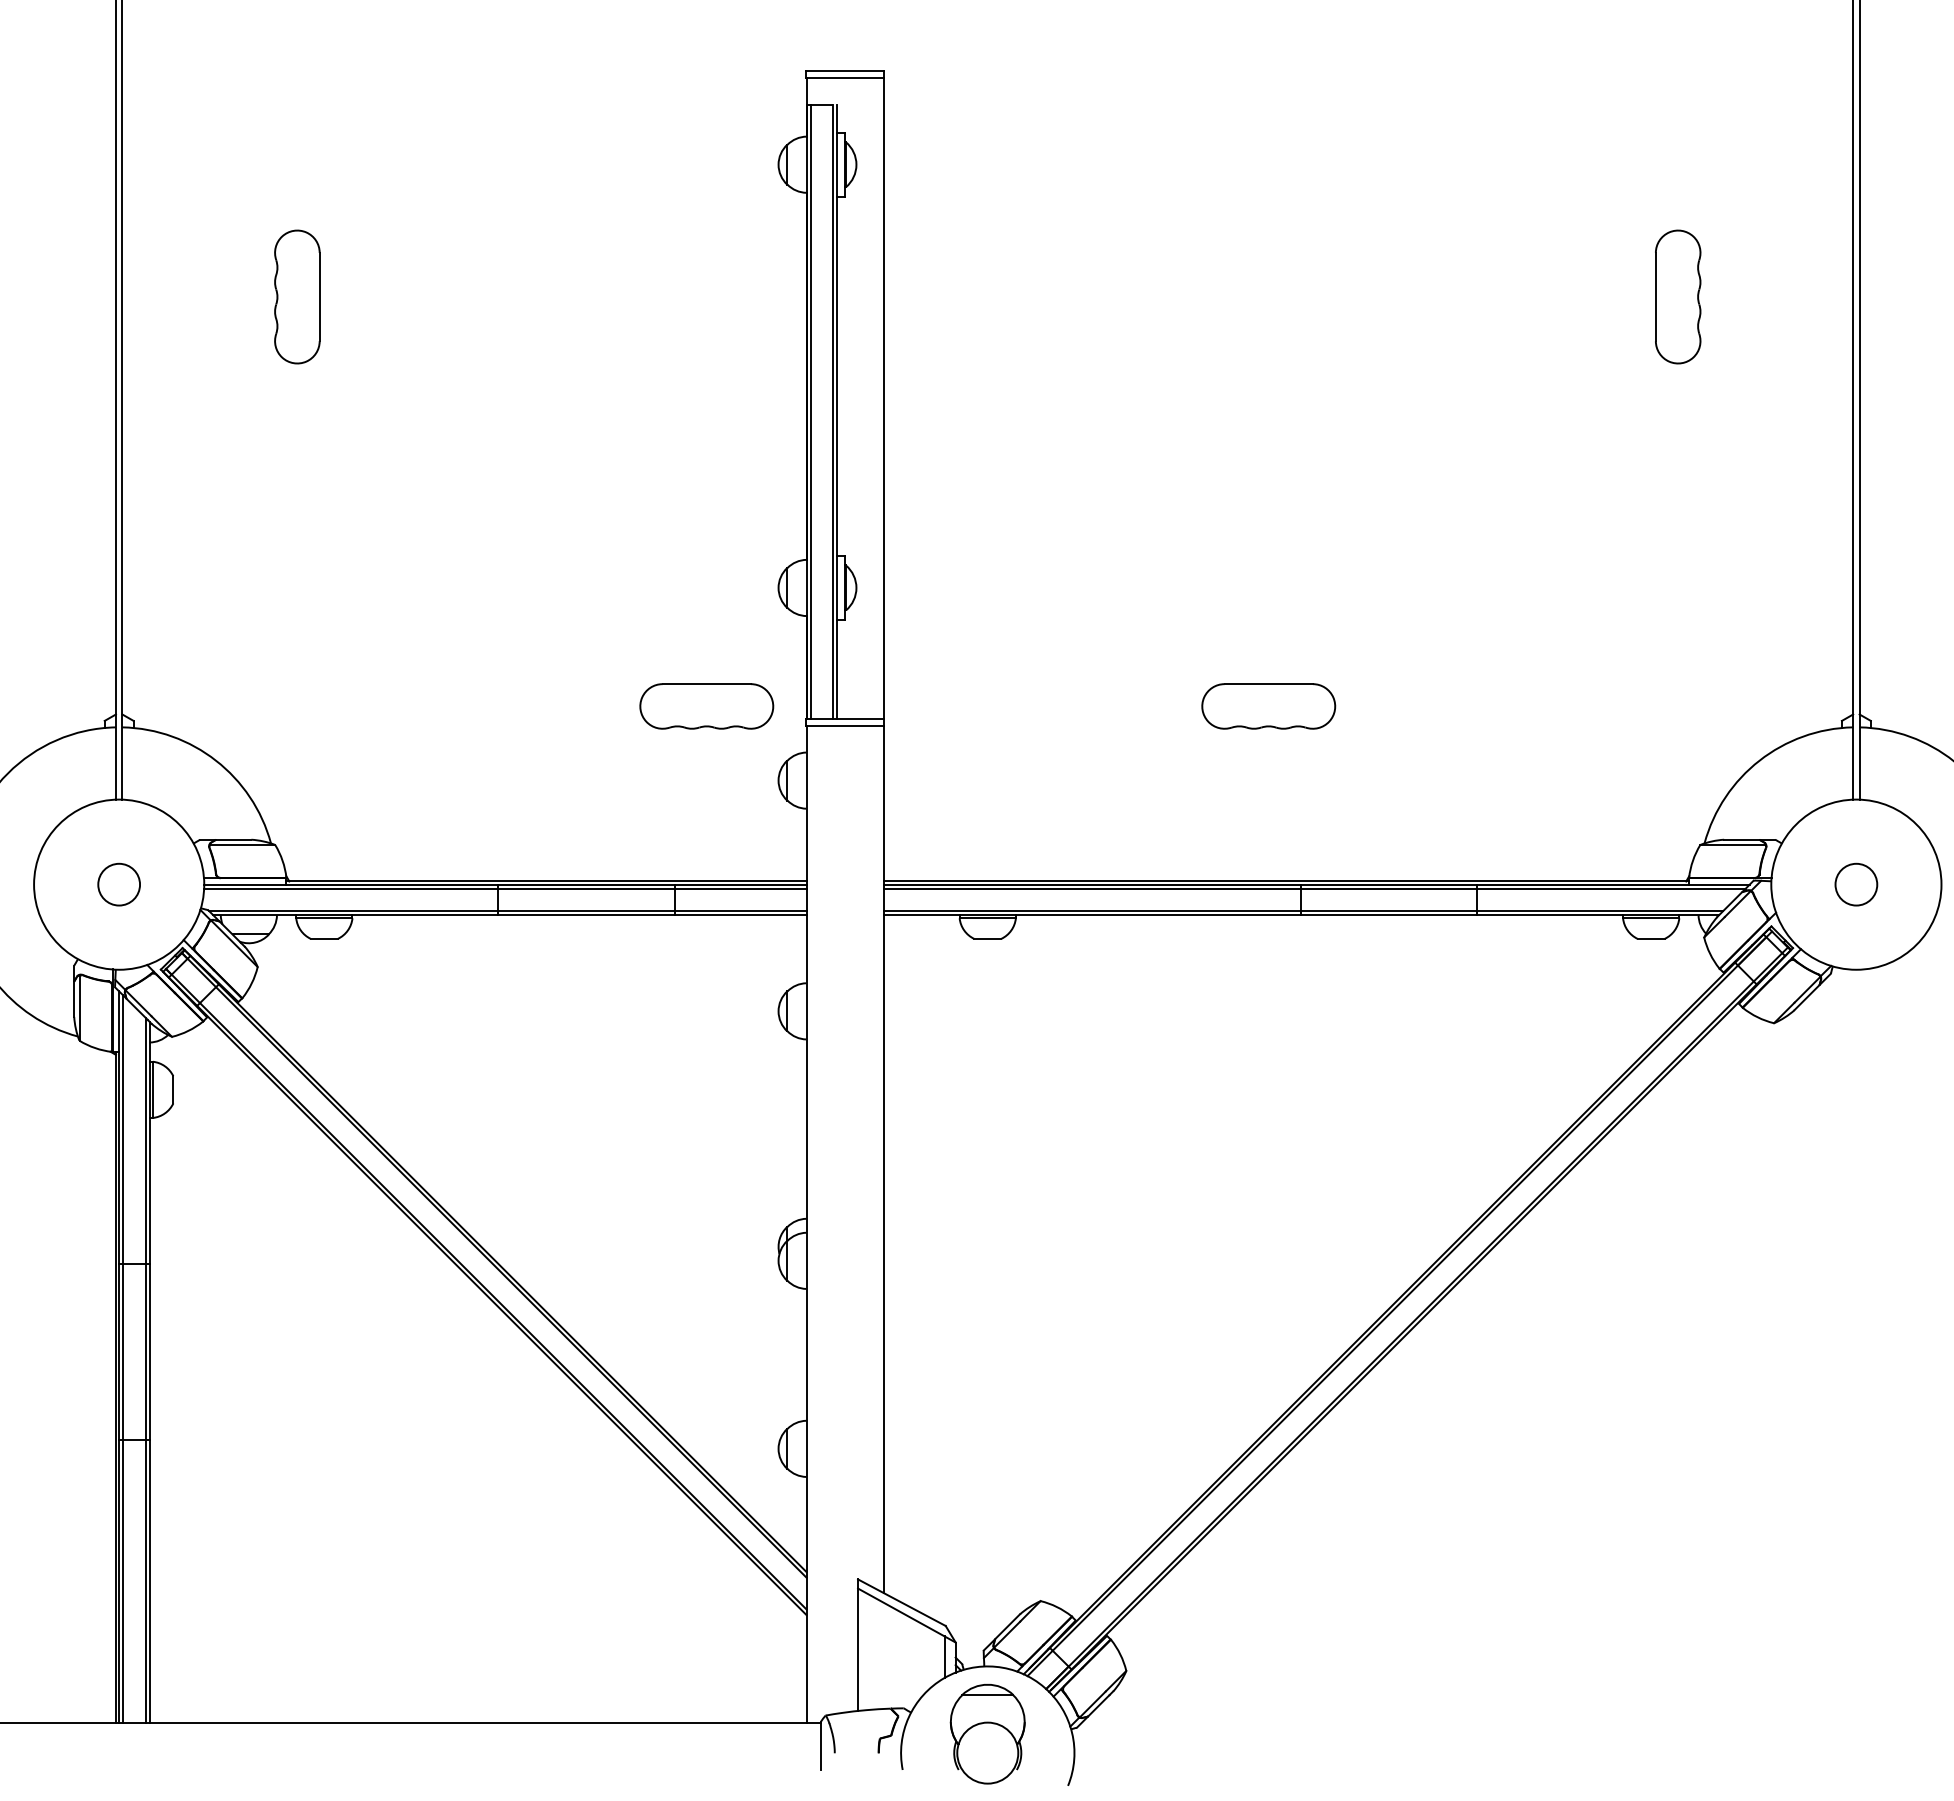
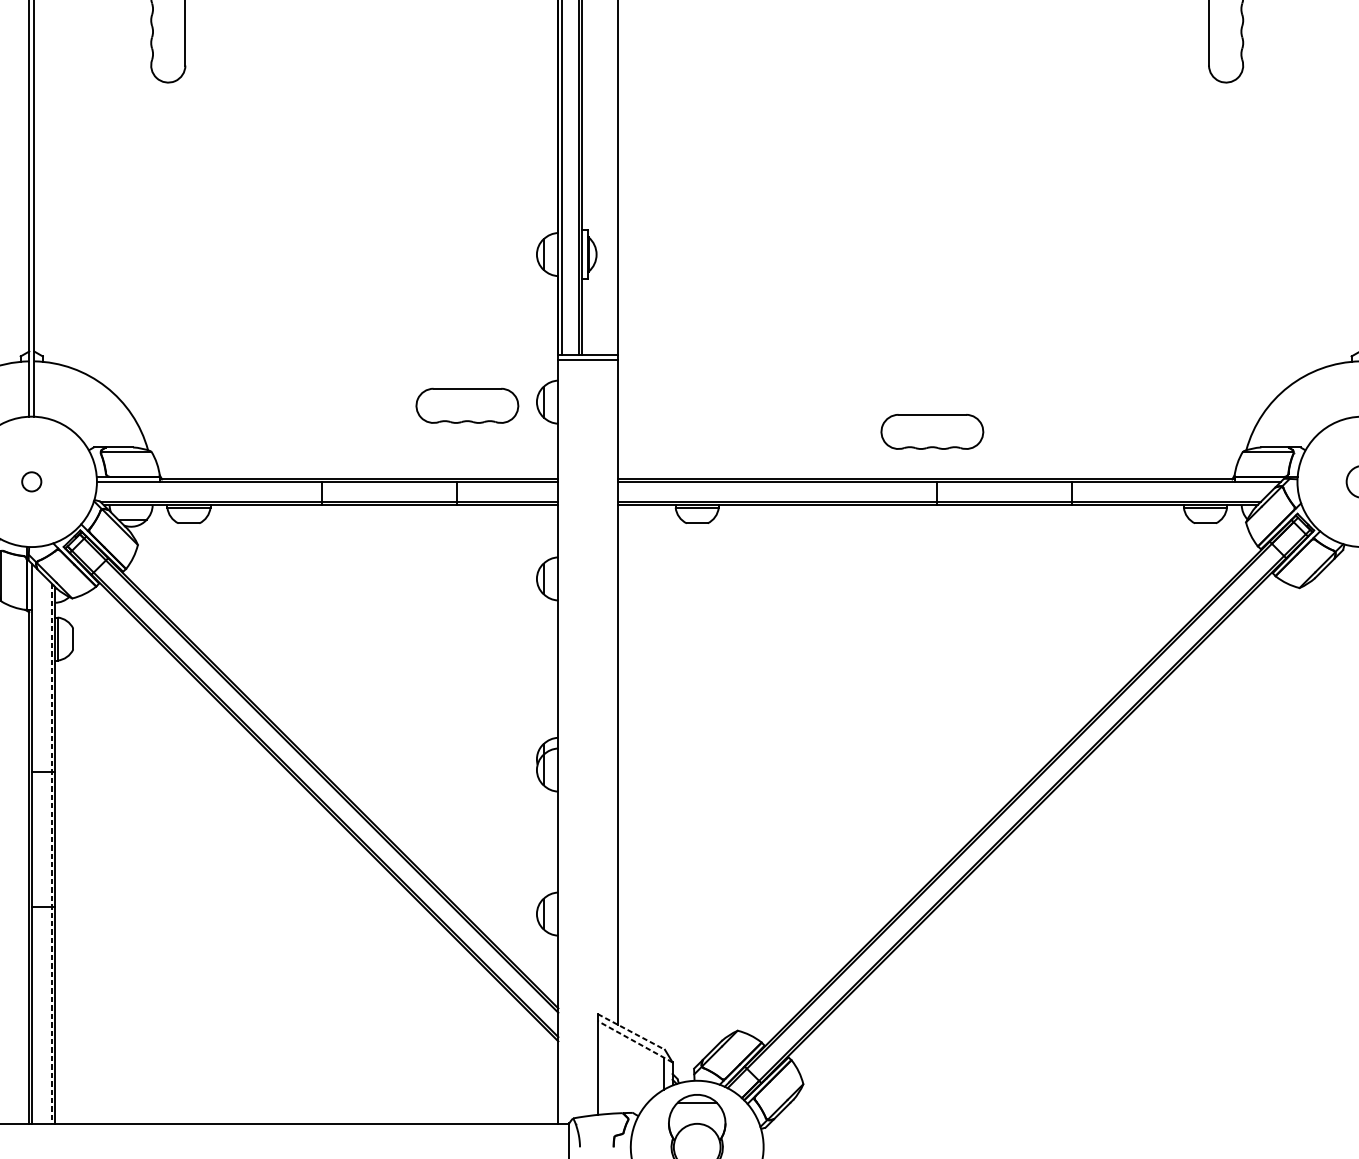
part: (706, 706) -> (467, 405), moved
part: (1268, 706) -> (932, 431), moved
circle: (119, 884) -> (32, 481), size x0.6
line: (505, 888) -> (327, 484), removed
line: (1314, 888) -> (947, 484), removed
line: (123, 1358) -> (35, 844), removed
line: (145, 1370) -> (51, 854), solid -> dashed
line: (901, 1602) -> (631, 1031), solid -> dashed
line: (906, 1615) -> (634, 1041), solid -> dashed

